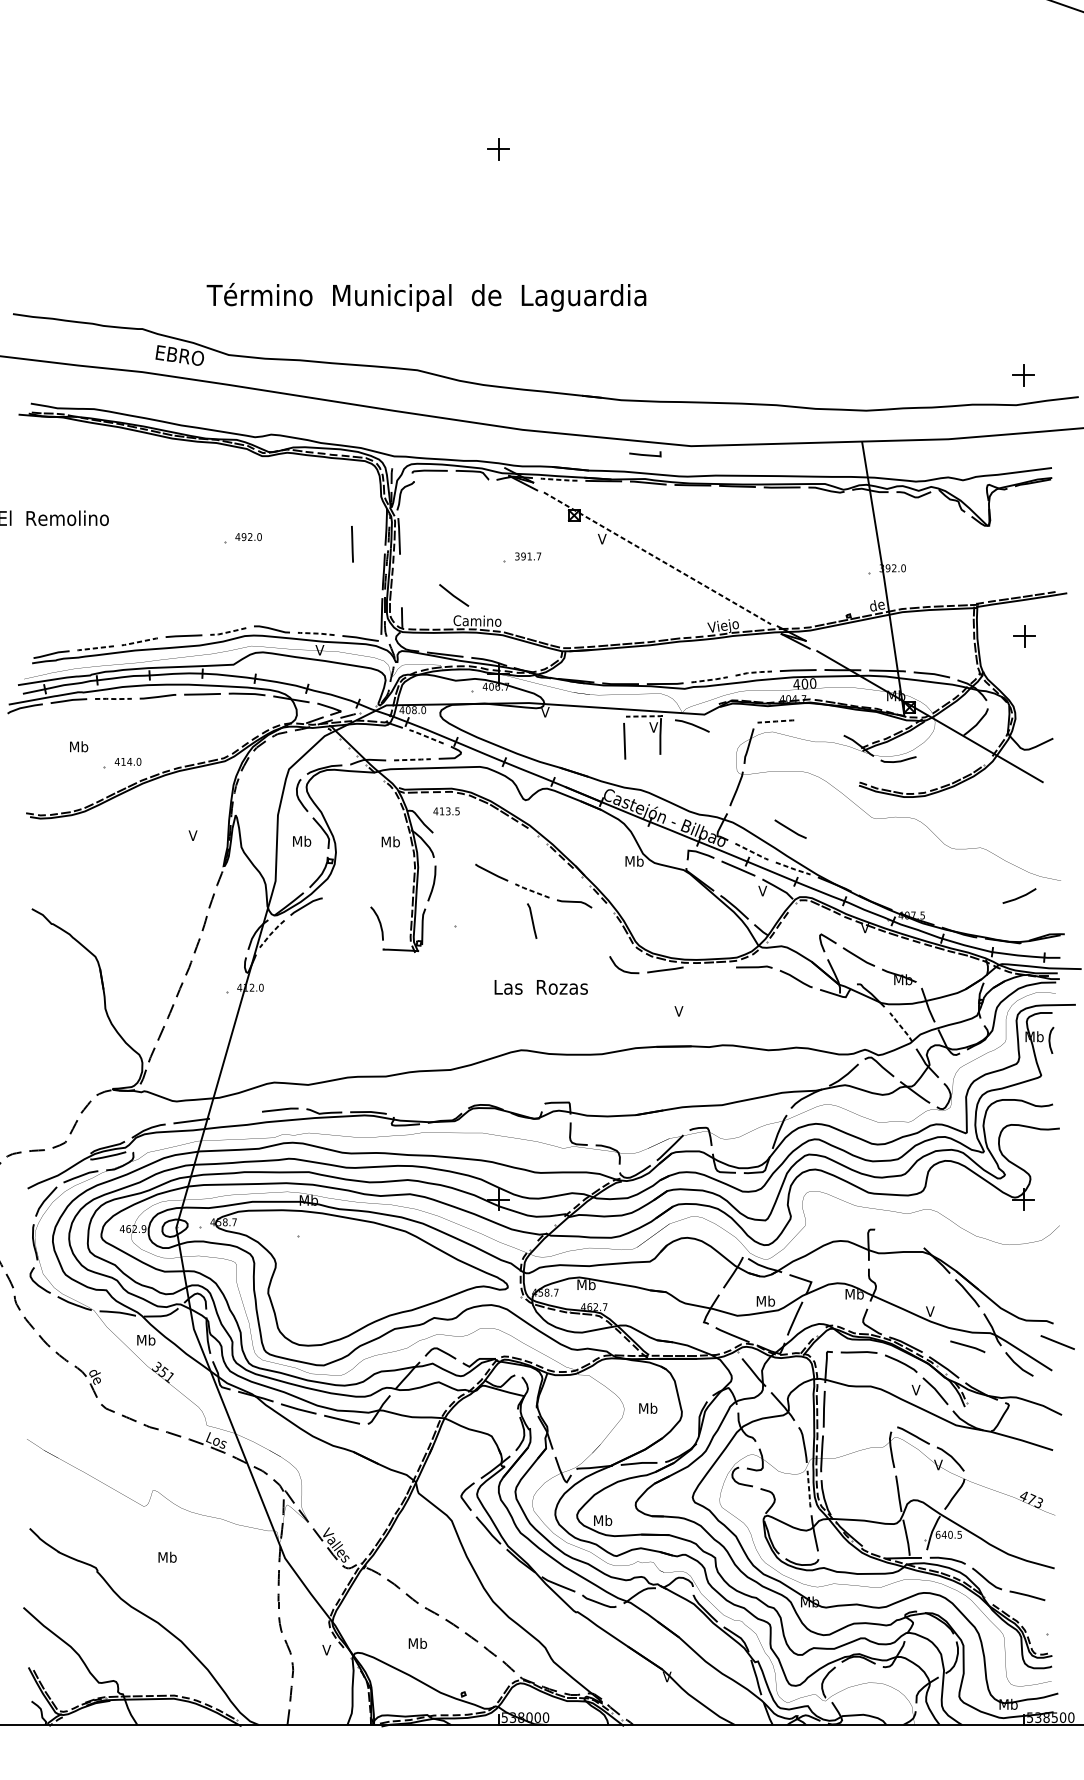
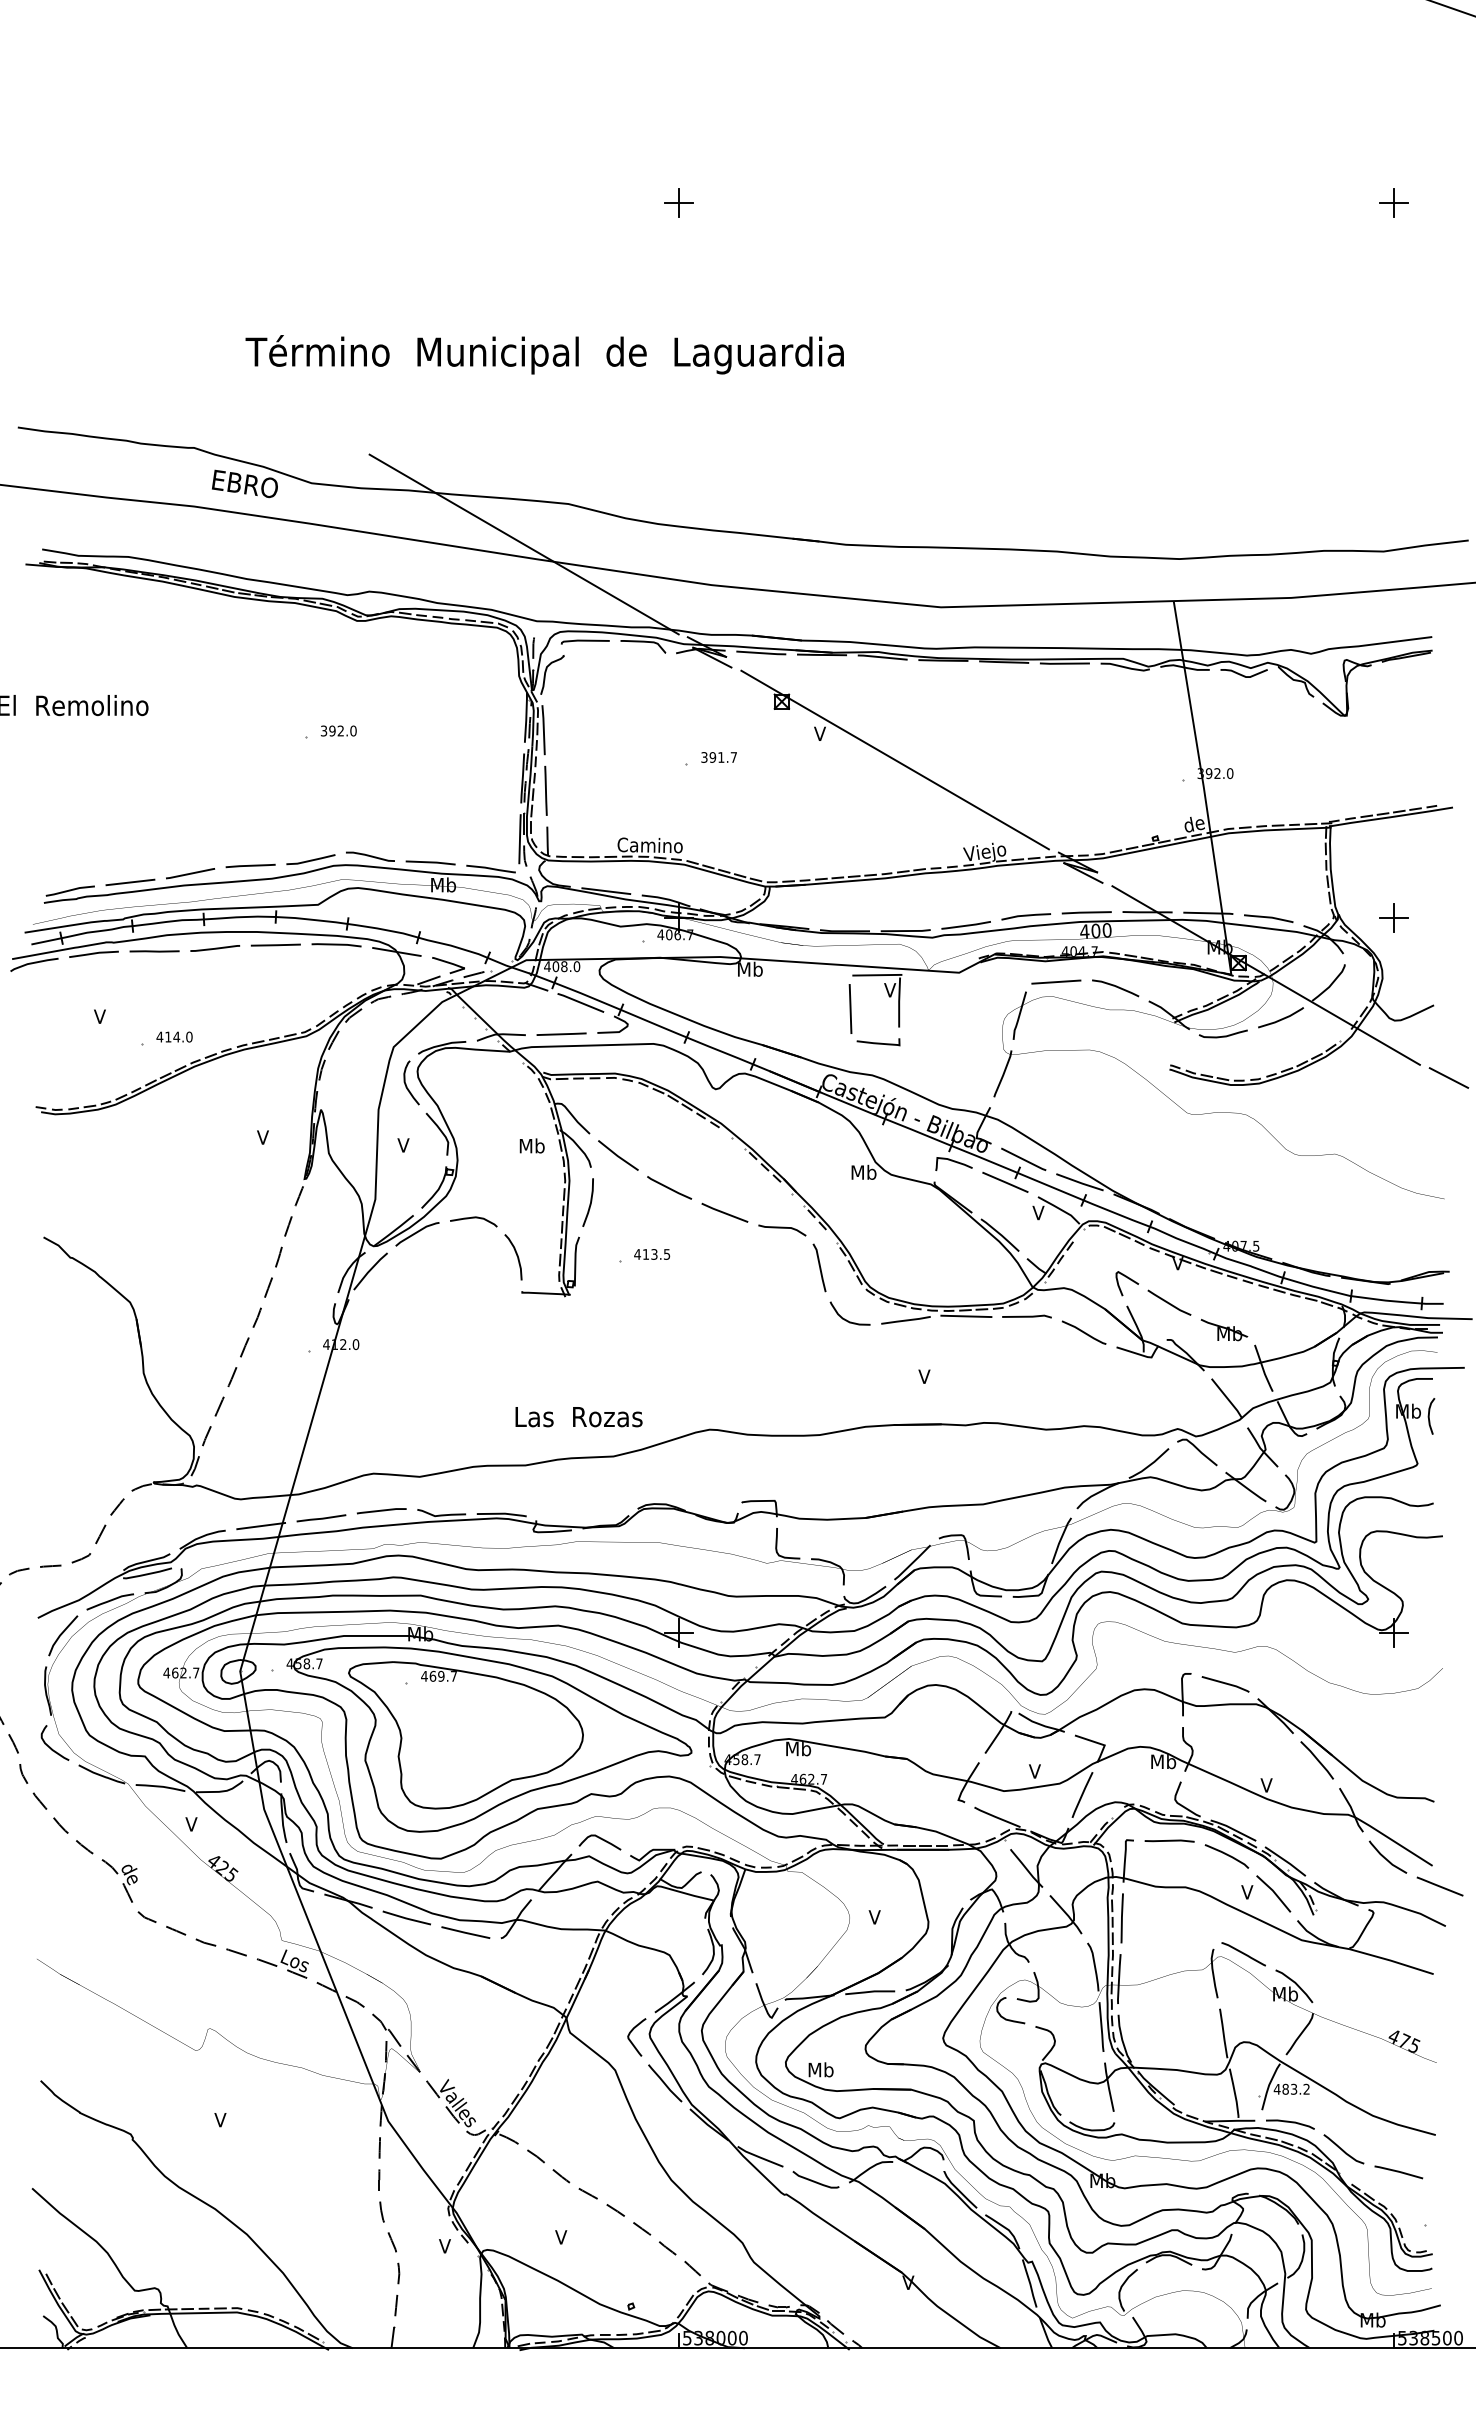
text: (426, 297) -> (544, 354), moved
part: (1023, 375) -> (1393, 202), moved
line: (384, 400) -> (523, 544), added
curve: (645, 454) -> (878, 1042), moved
line: (559, 480) -> (761, 653), dashed -> solid
text: (237, 536) -> (323, 730), 492.0 -> 392.0
line: (352, 544) -> (545, 790), moved
line: (657, 558) -> (895, 760), dashed -> solid
line: (454, 595) -> (618, 1155), moved
line: (227, 632) -> (310, 860), dashed -> solid
line: (315, 633) -> (429, 862), dashed -> solid
part: (1024, 635) -> (1393, 917), moved
line: (139, 641) -> (190, 873), dashed -> solid
line: (94, 648) -> (129, 882), dashed -> solid
text: (324, 649) -> (442, 884), V -> Mb
line: (753, 672) -> (1026, 915), dashed -> solid
line: (709, 679) -> (966, 925), dashed -> solid
line: (114, 699) -> (155, 951), dashed -> solid
text: (550, 711) -> (749, 968), V -> Mb
line: (645, 716) -> (878, 975), dashed -> solid
line: (775, 721) -> (1056, 982), dashed -> solid
line: (692, 725) -> (1115, 987), moved
line: (426, 736) -> (580, 1002), dashed -> solid
text: (78, 746) -> (107, 1016), Mb -> V
line: (413, 759) -> (562, 1034), dashed -> solid
line: (1063, 791) -> (1448, 1077), added
text: (446, 811) -> (652, 1254), moved
line: (790, 829) -> (1076, 1128), removed
text: (301, 840) -> (410, 1144), Mb -> V
line: (752, 851) -> (1024, 1159), dashed -> solid
line: (793, 869) -> (1080, 1183), dashed -> solid
line: (532, 890) -> (724, 1212), dashed -> solid
curve: (347, 895) -> (473, 1218), added
line: (1019, 896) -> (1281, 1018), moved
line: (532, 920) -> (819, 1267), moved
line: (271, 933) -> (369, 1270), dashed -> solid
line: (709, 967) -> (966, 1316), added
text: (540, 987) -> (578, 1417), moved
line: (901, 1027) -> (1227, 1398), dashed -> solid
line: (236, 1115) -> (321, 1518), added
text: (144, 1228) -> (196, 1672), 462.9 -> 462.7
part: (341, 1274) -> (465, 1735), added
text: (765, 1300) -> (1042, 1770), Mb -> V
text: (145, 1339) -> (198, 1823), Mb -> V
line: (1057, 1342) -> (1439, 1886), moved
line: (967, 1346) -> (1225, 1684), moved
text: (163, 1371) -> (222, 1867), 351 -> 425
text: (647, 1407) -> (881, 1916), Mb -> V
text: (943, 1464) -> (1284, 1993), V -> Mb
line: (809, 1490) -> (1101, 2028), dashed -> solid
text: (1039, 1502) -> (1415, 2045), 473 -> 475
text: (948, 1534) -> (1291, 2088), 640.5 -> 483.2
text: (166, 1557) -> (227, 2119), Mb -> V
text: (417, 1642) -> (568, 2236), Mb -> V

